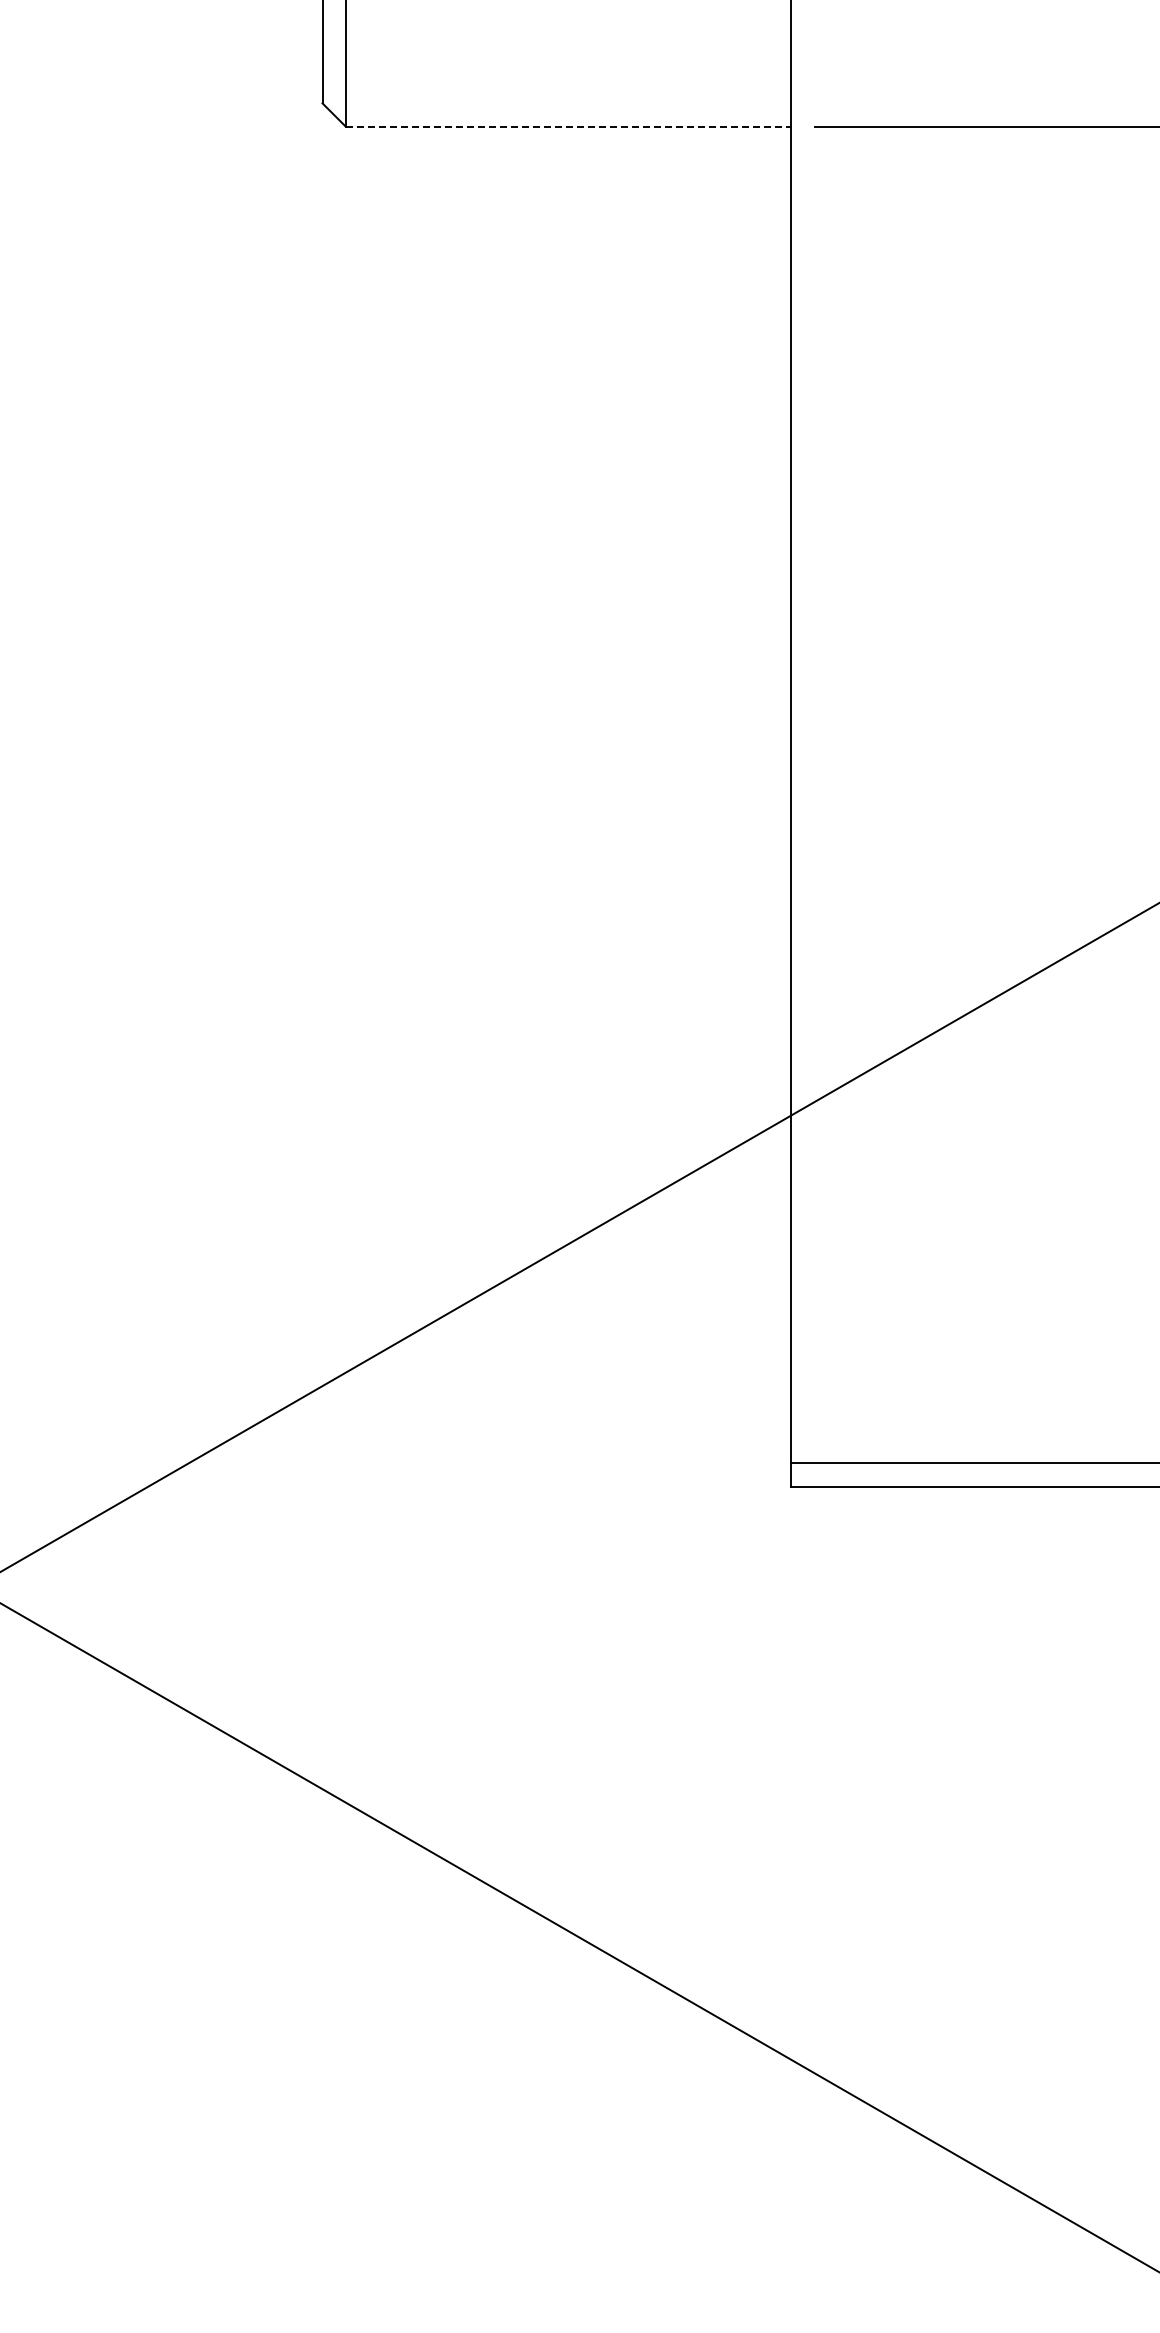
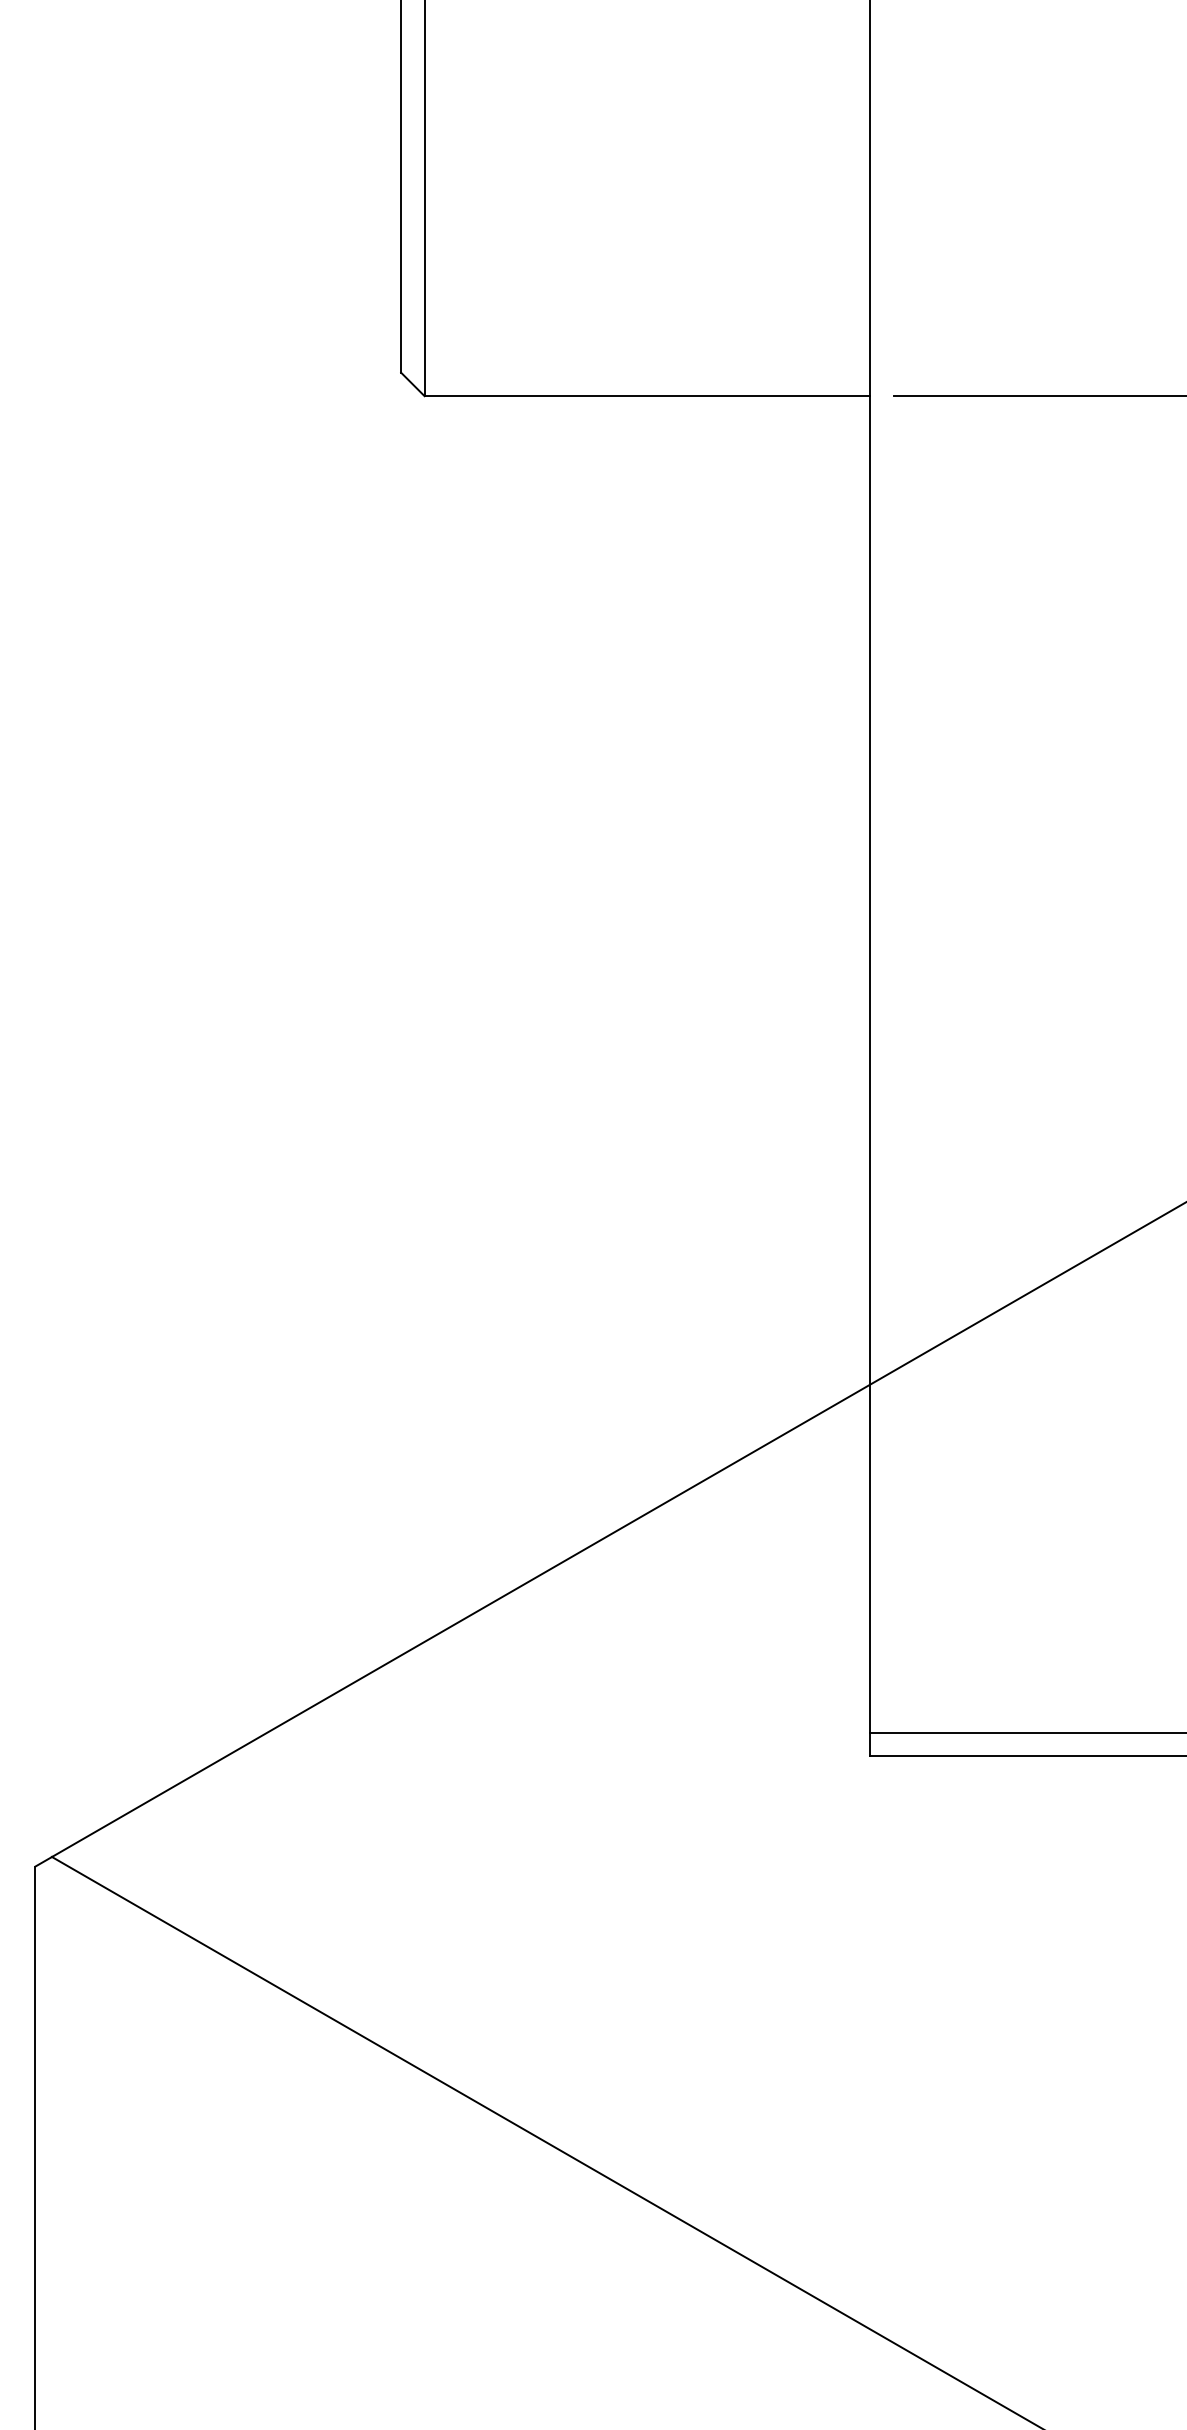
line: (568, 127) -> (647, 396), dashed -> solid

